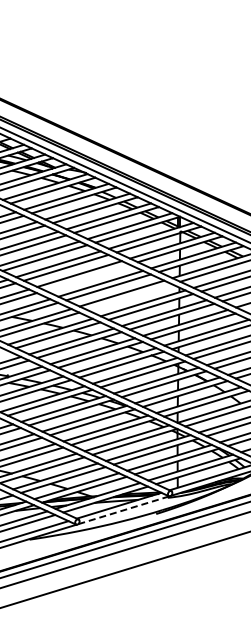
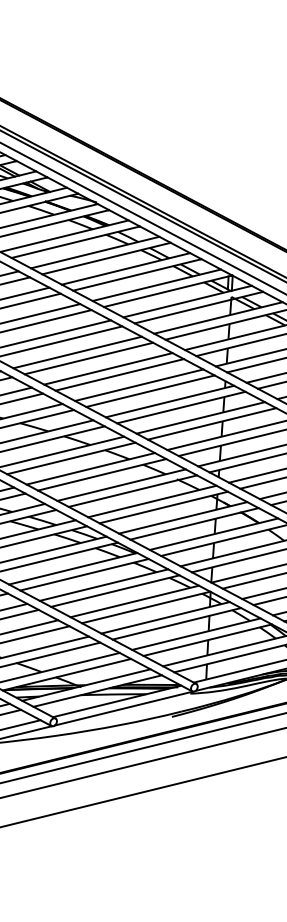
line: (87, 277) -> (89, 358), added
line: (129, 297) -> (150, 391), added
line: (123, 510) -> (123, 708), dashed -> solid

